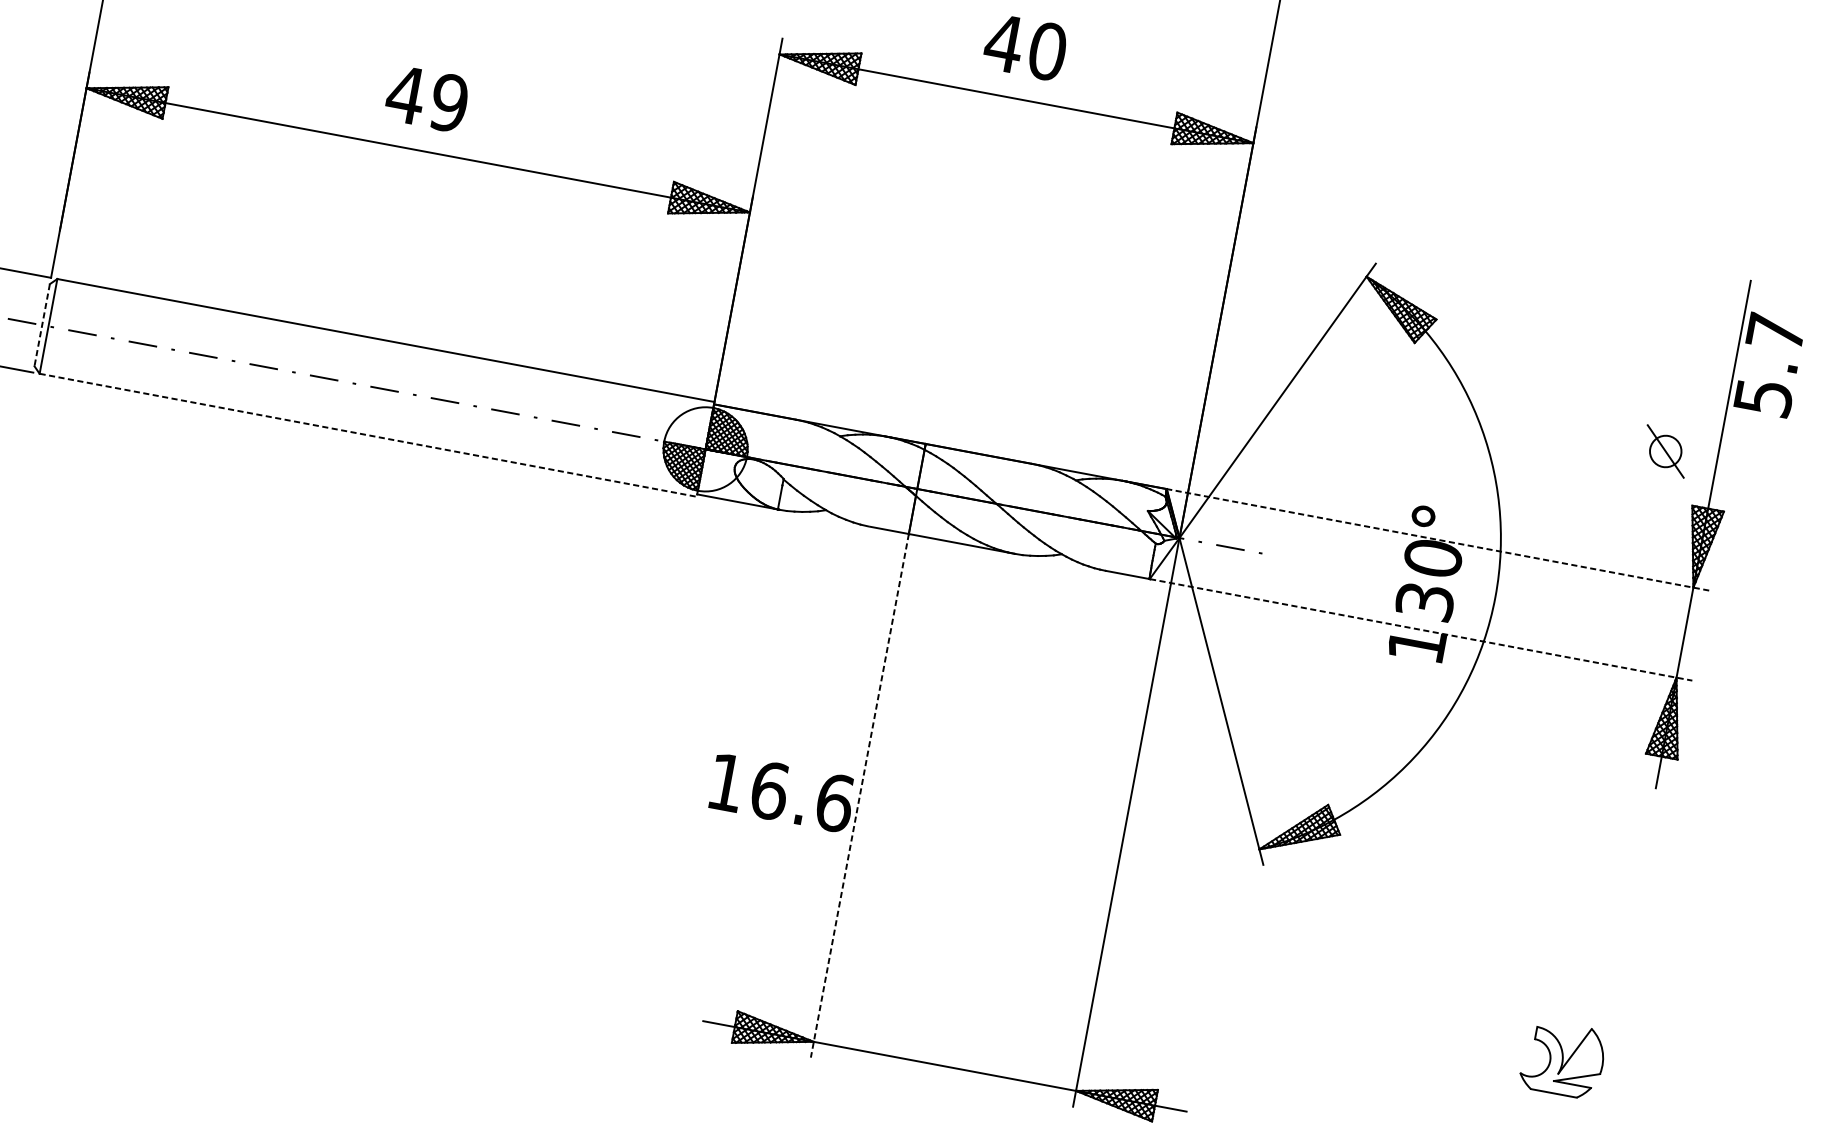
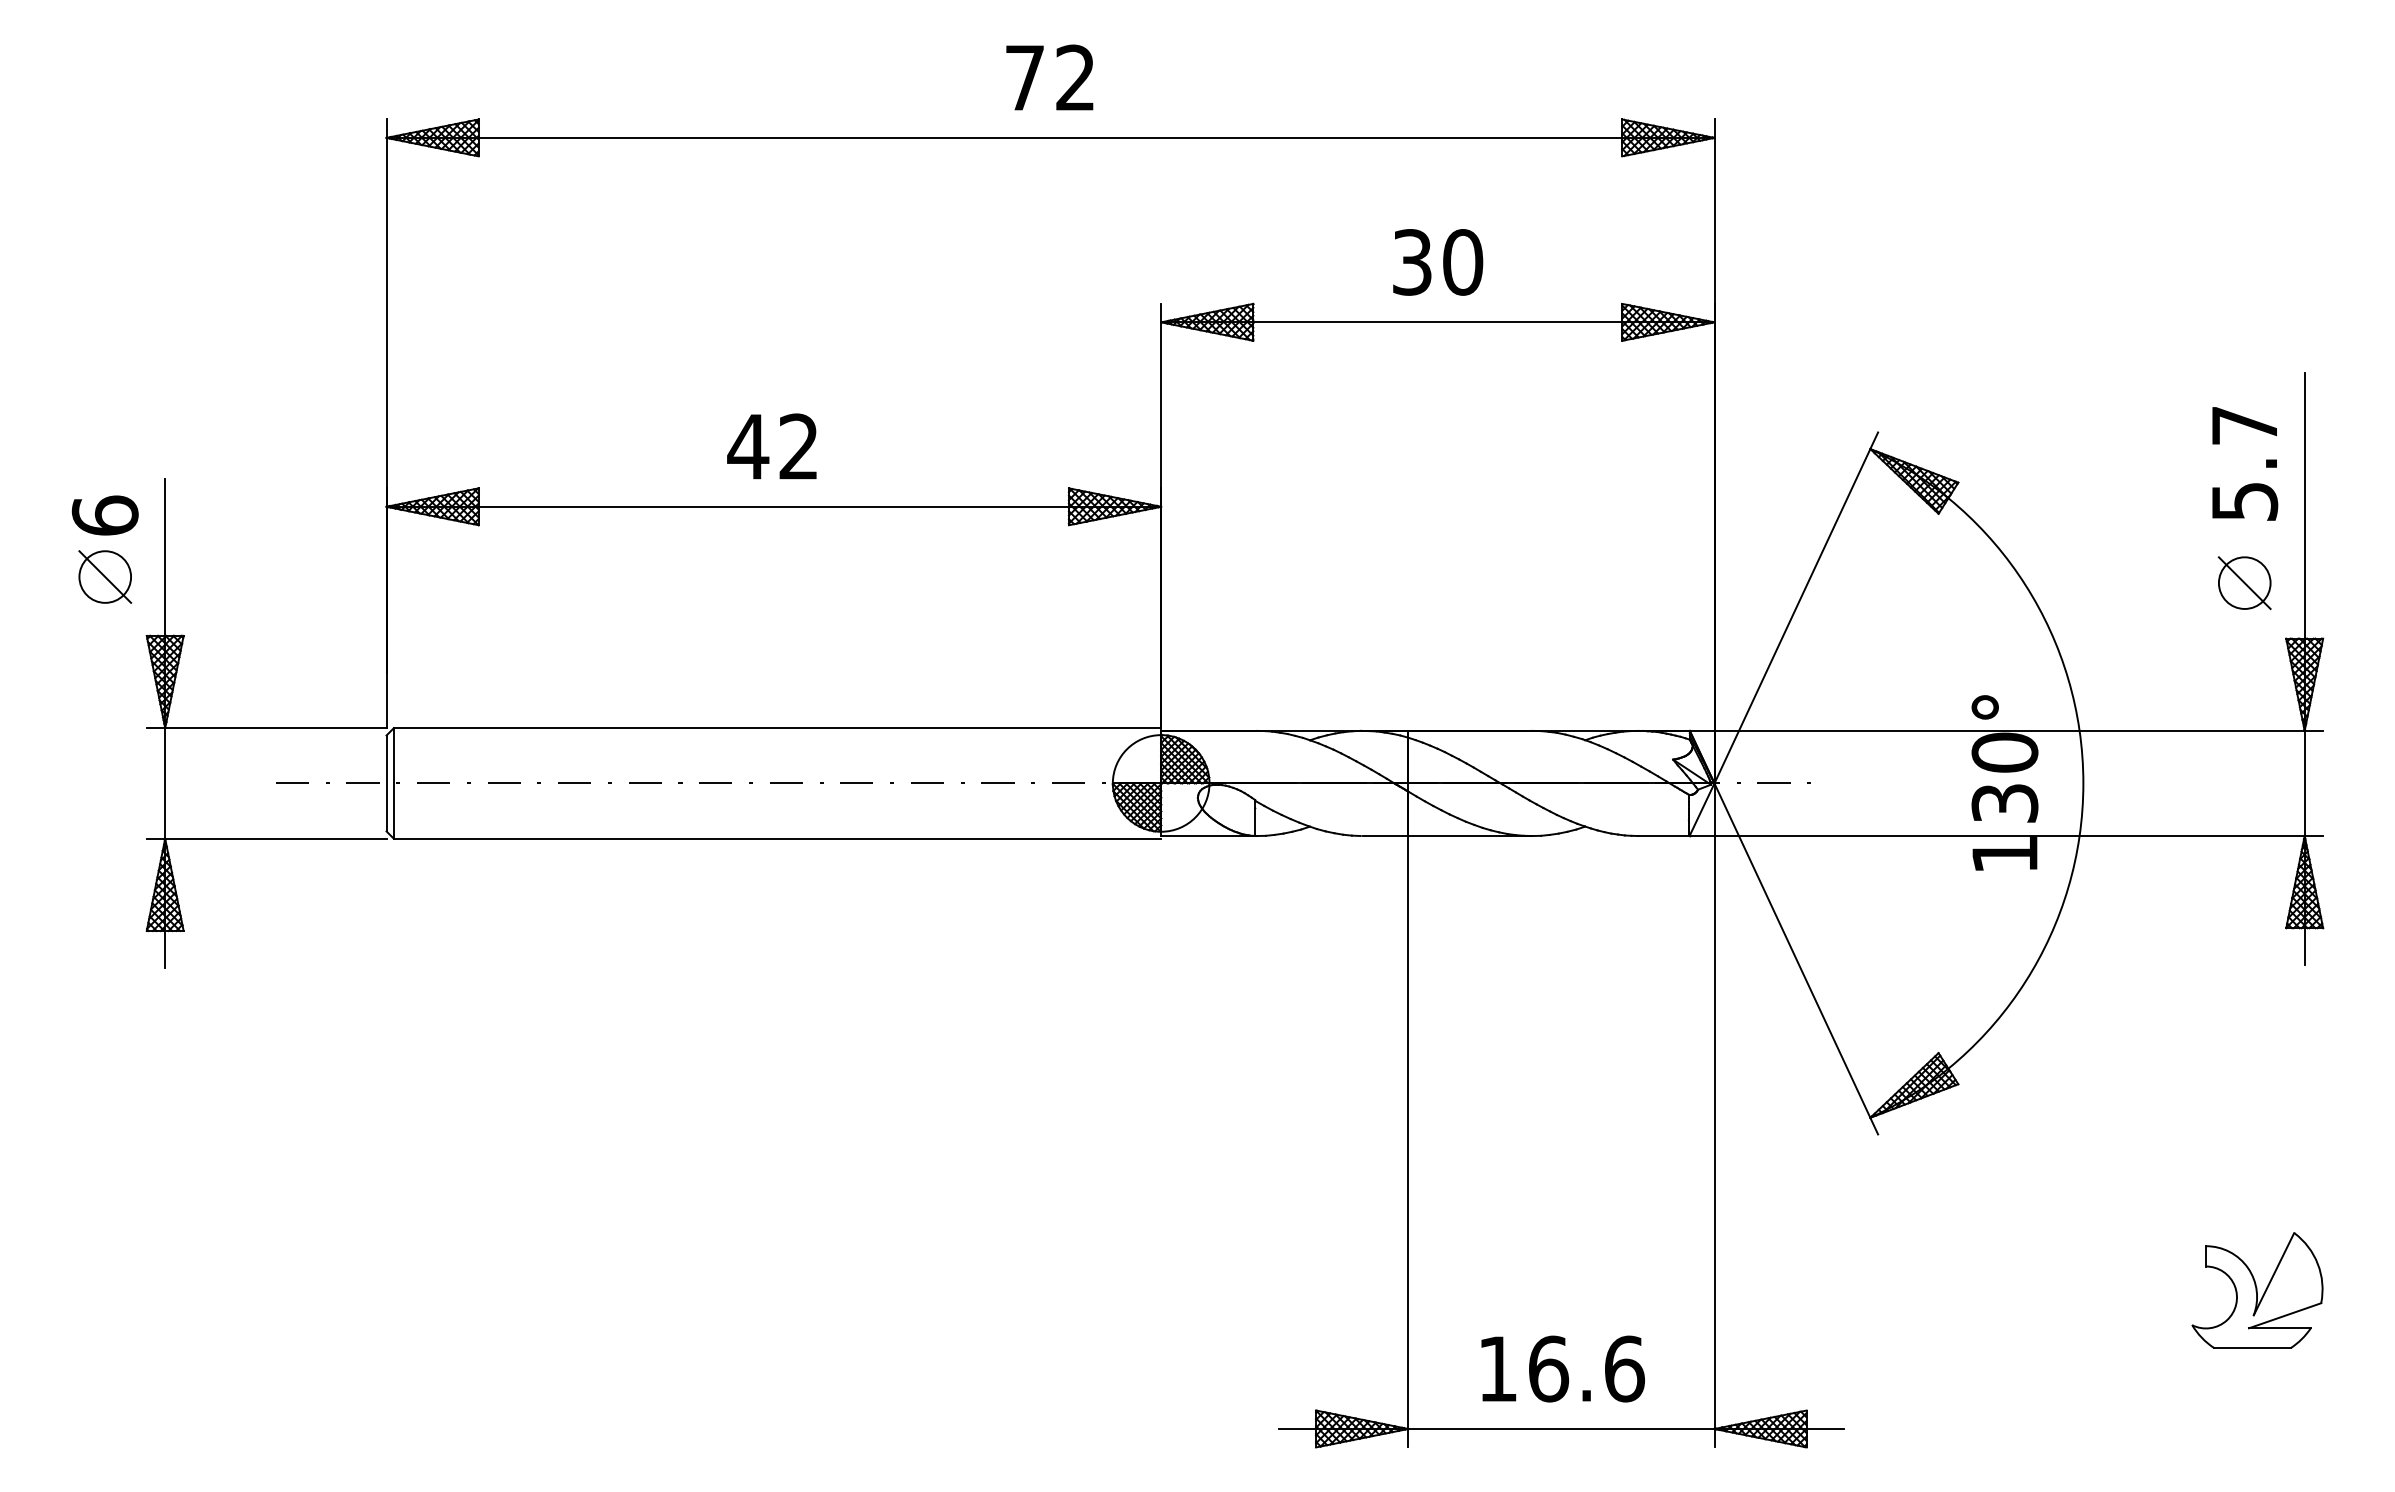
text: (1004, 43) -> (1412, 262), 40 -> 30
text: (449, 102) -> (798, 446), 49 -> 42
line: (42, 325) -> (386, 783), dashed -> solid
text: (1770, 365) -> (2245, 463), moved
line: (368, 435) -> (777, 838), dashed -> solid
circle: (1665, 450) -> (2244, 582), size x1.43
line: (1438, 539) -> (2006, 730), dashed -> solid
line: (1421, 630) -> (2006, 836), dashed -> solid
text: (781, 792) -> (1562, 1368), moved
line: (860, 795) -> (1408, 1141), dashed -> solid
part: (1563, 1059) -> (2257, 1290), size x1.43

